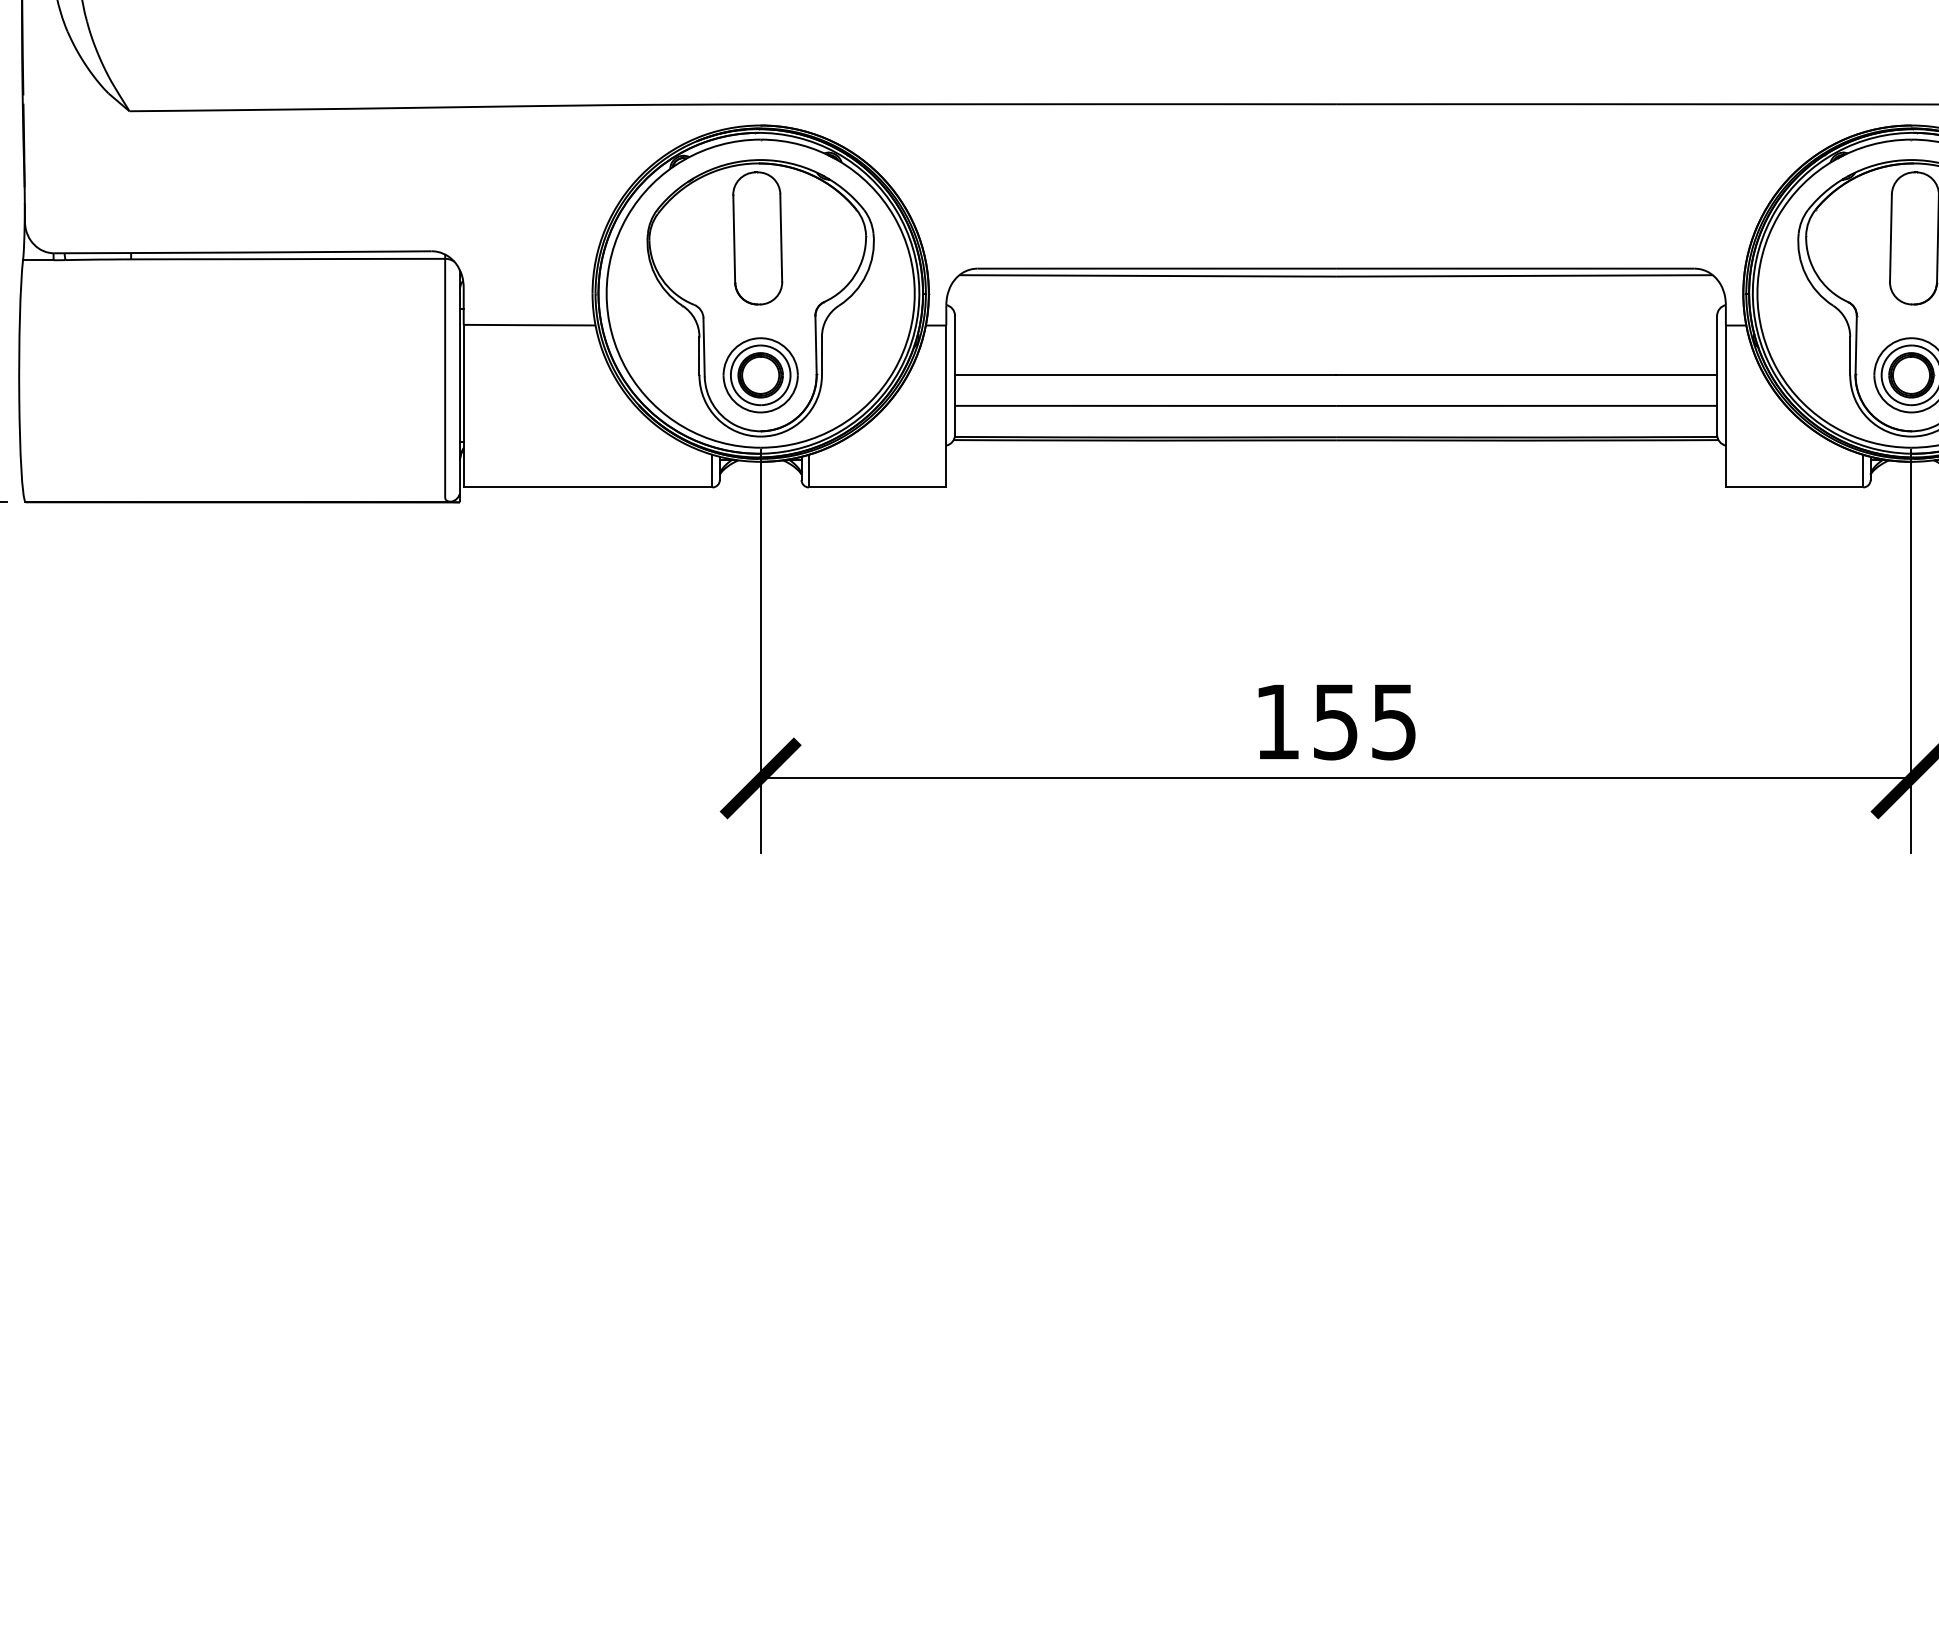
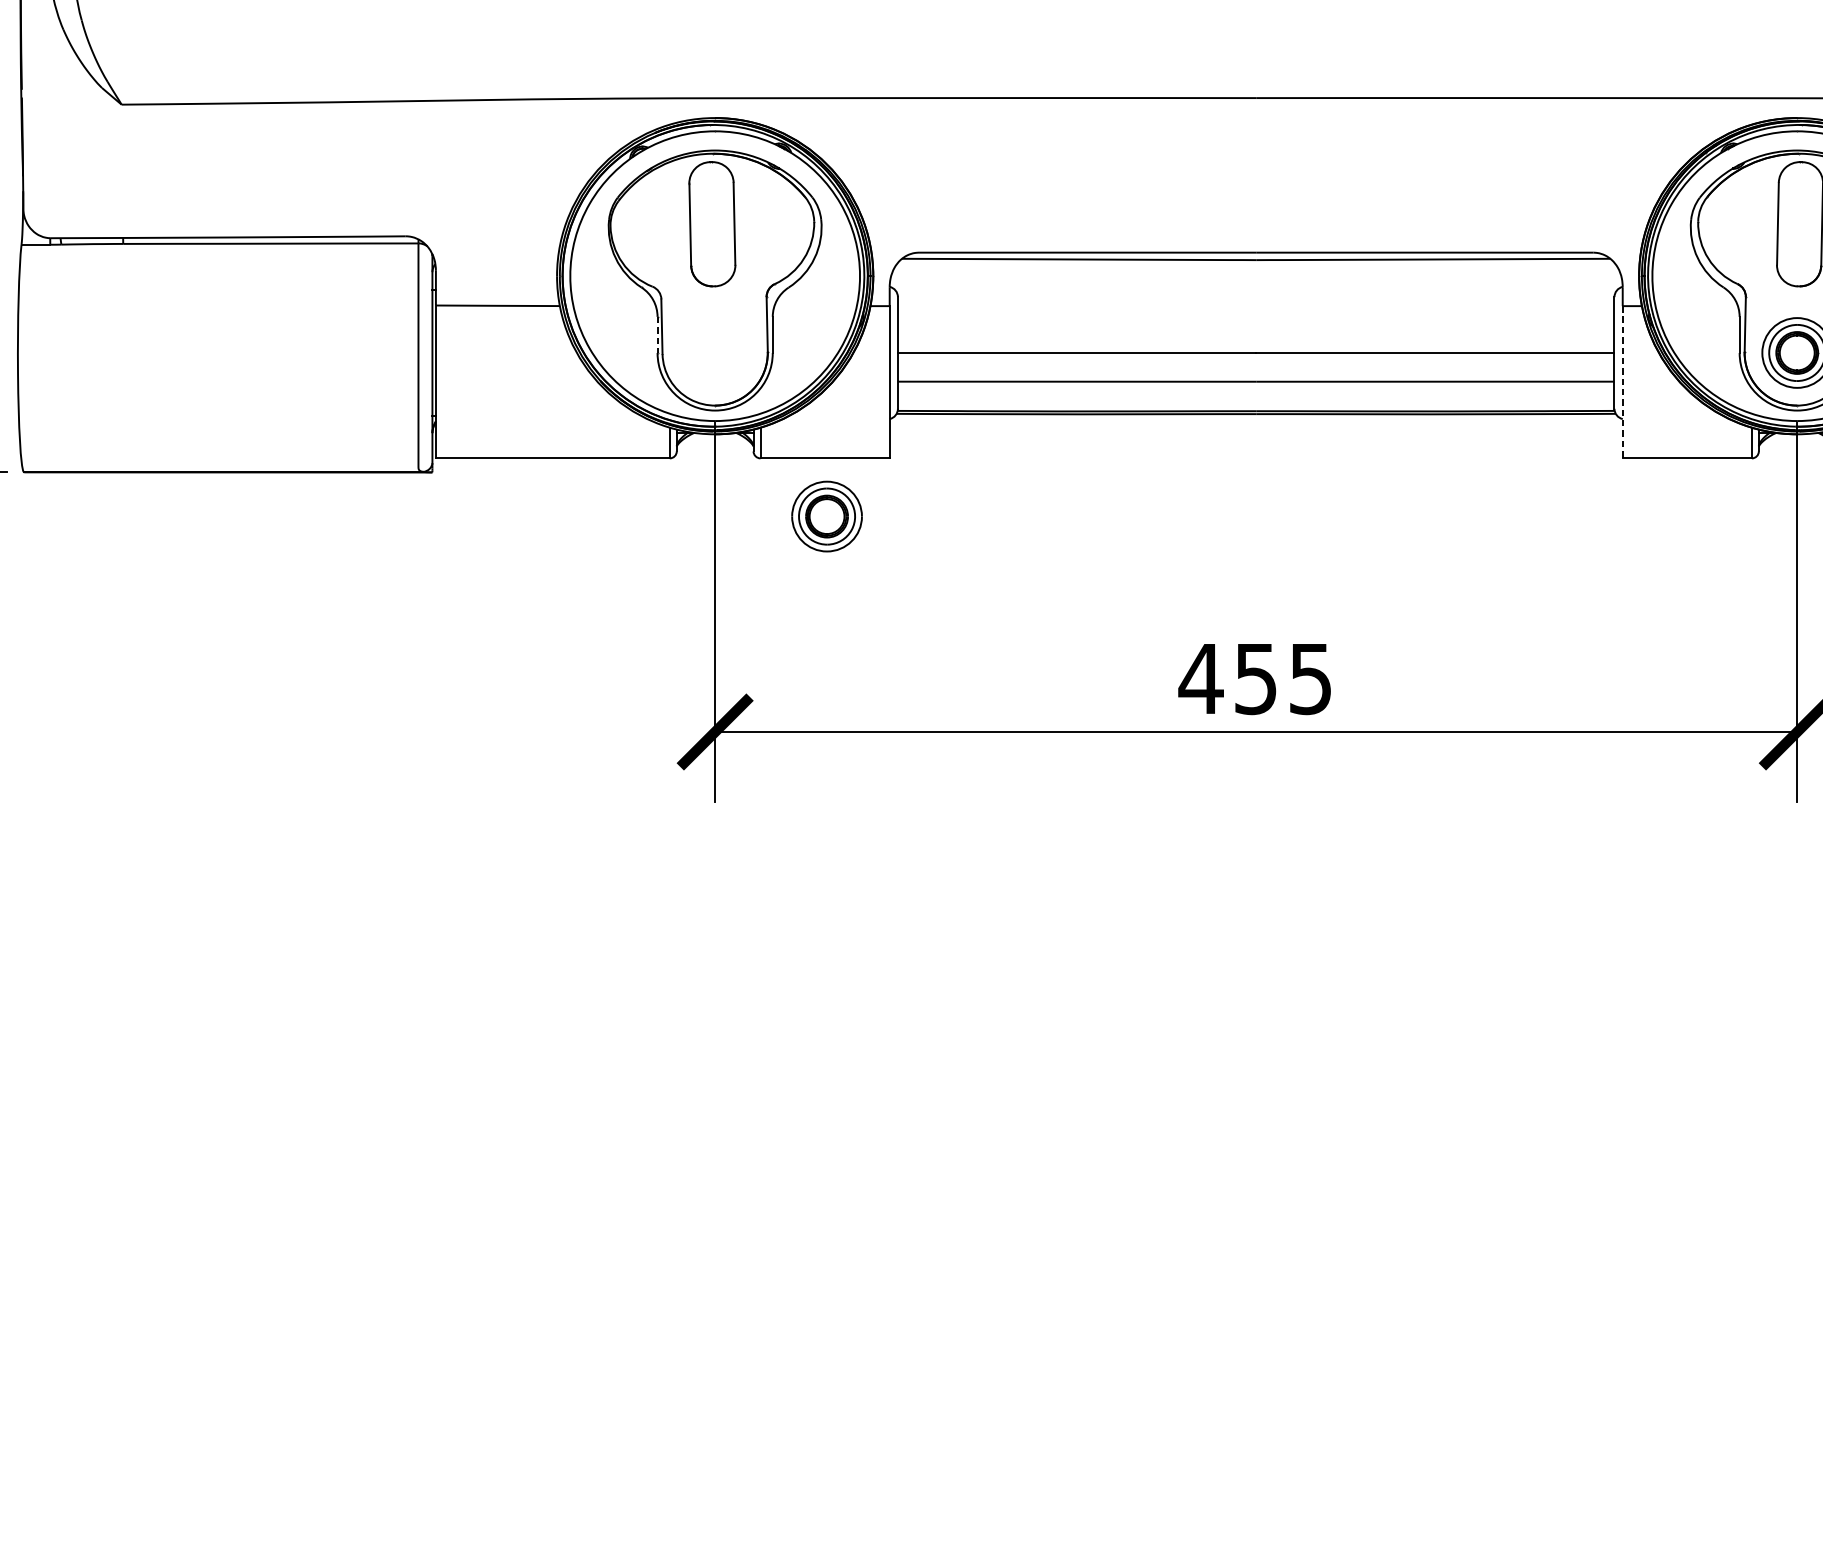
line: (699, 356) -> (657, 335), solid -> dashed
part: (760, 375) -> (826, 516), moved
line: (1725, 406) -> (1622, 382), solid -> dashed
text: (1277, 721) -> (1201, 678), 155 -> 455

